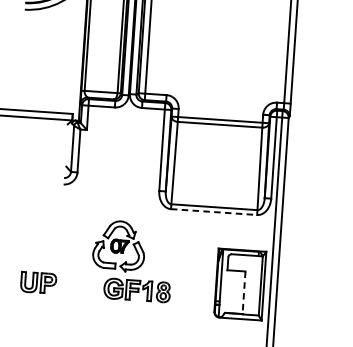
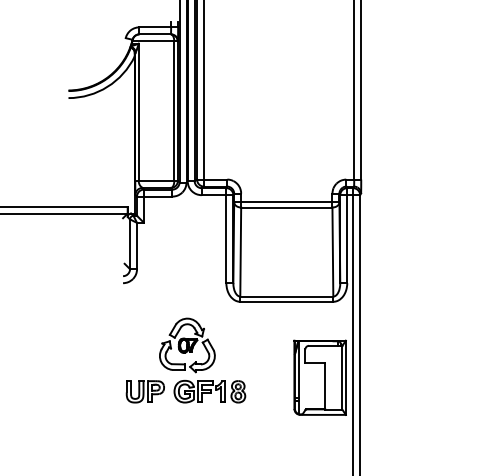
line: (213, 211) -> (286, 301), dashed -> solid
part: (37, 282) -> (144, 391), moved
line: (243, 293) -> (324, 387), dashed -> solid

